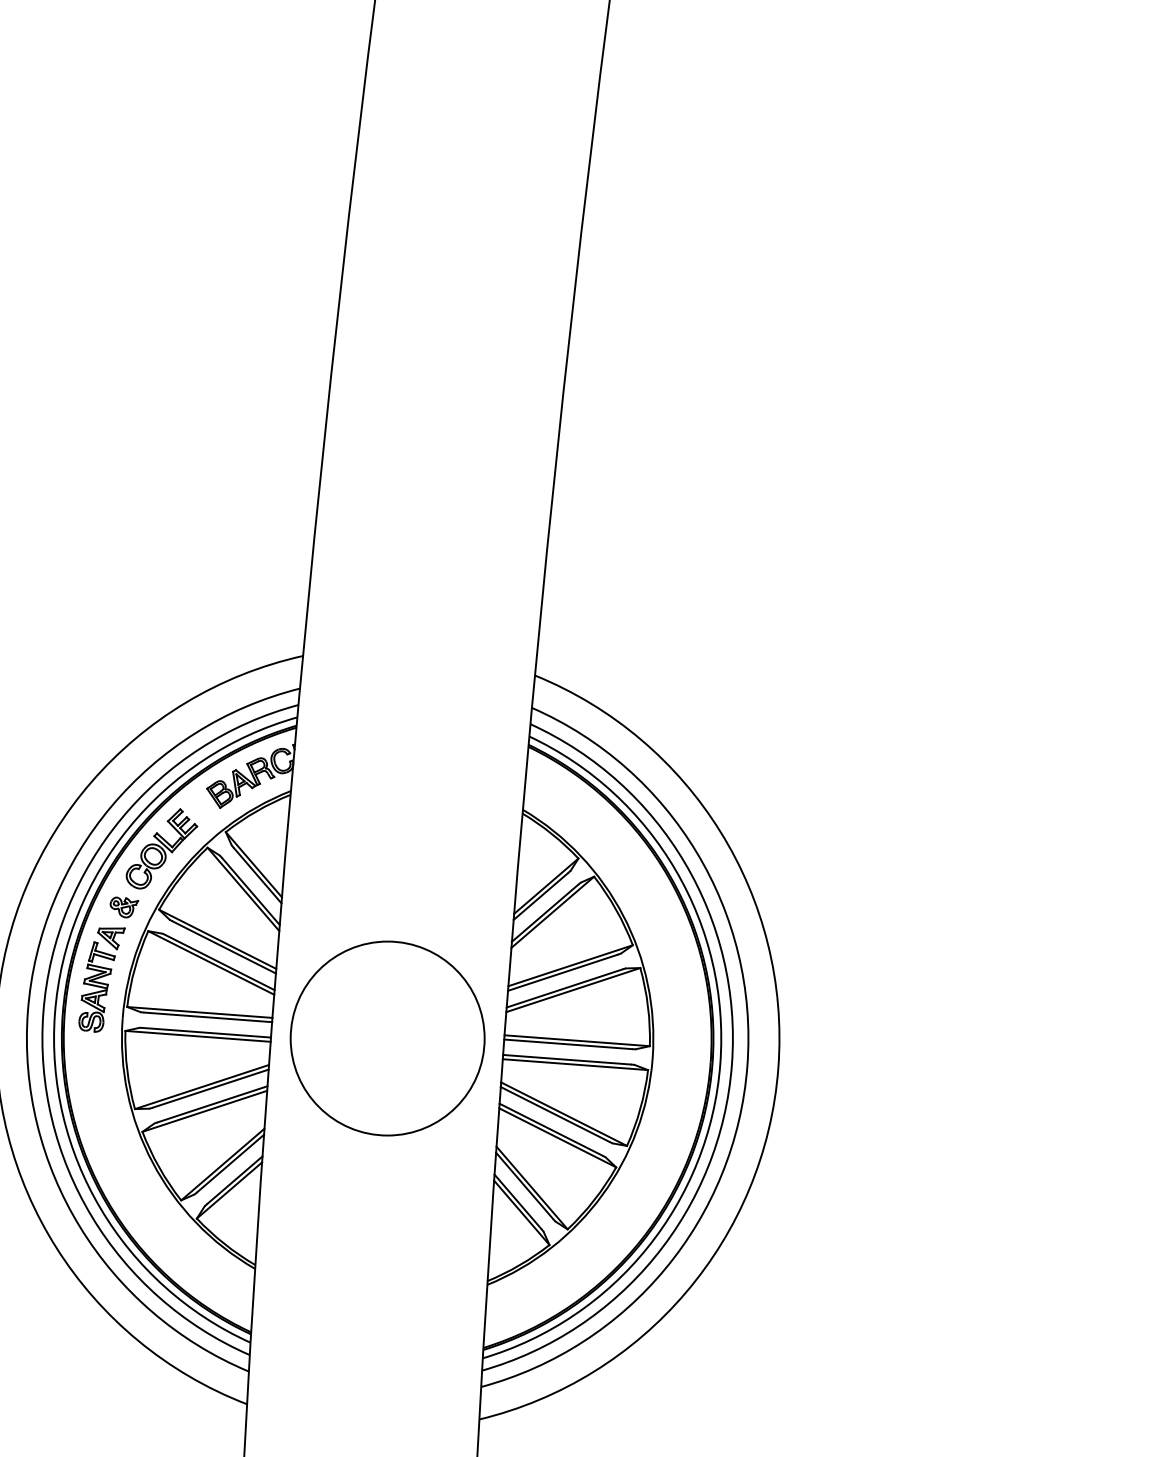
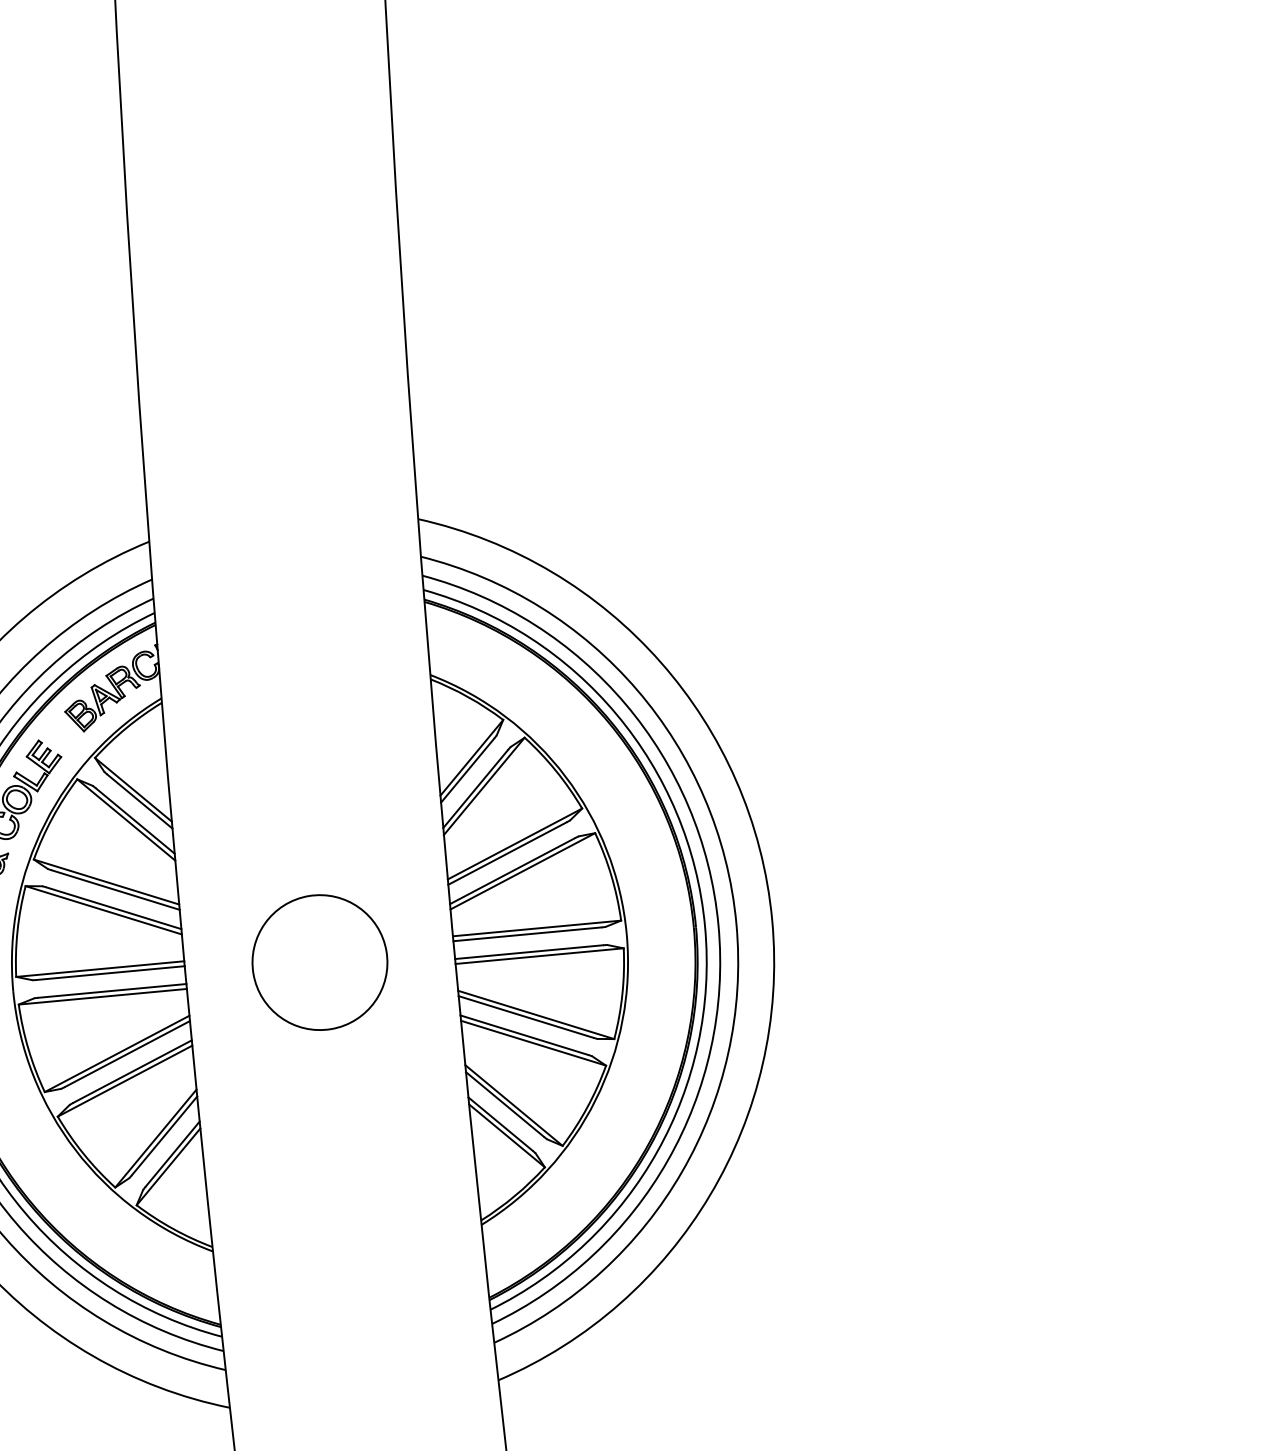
circle: (387, 1038) -> (319, 962), size x0.6

